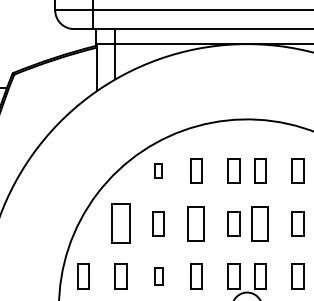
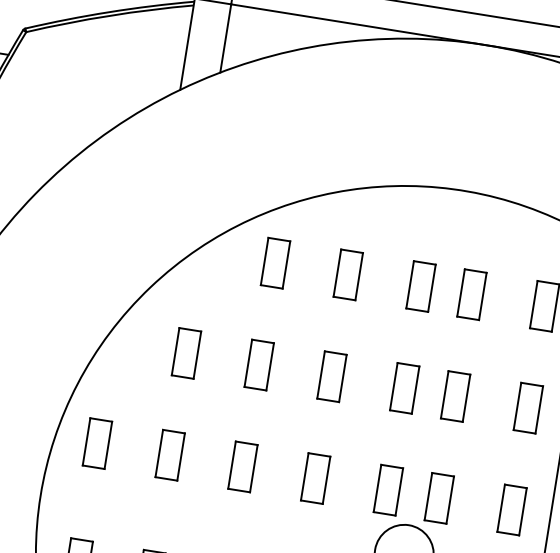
part: (158, 170) -> (275, 261), size x1.67
part: (120, 223) -> (185, 352), size x0.62
part: (196, 223) -> (332, 376), size x0.71
part: (260, 223) -> (456, 395), size x0.71
part: (158, 276) -> (242, 466), size x1.43

